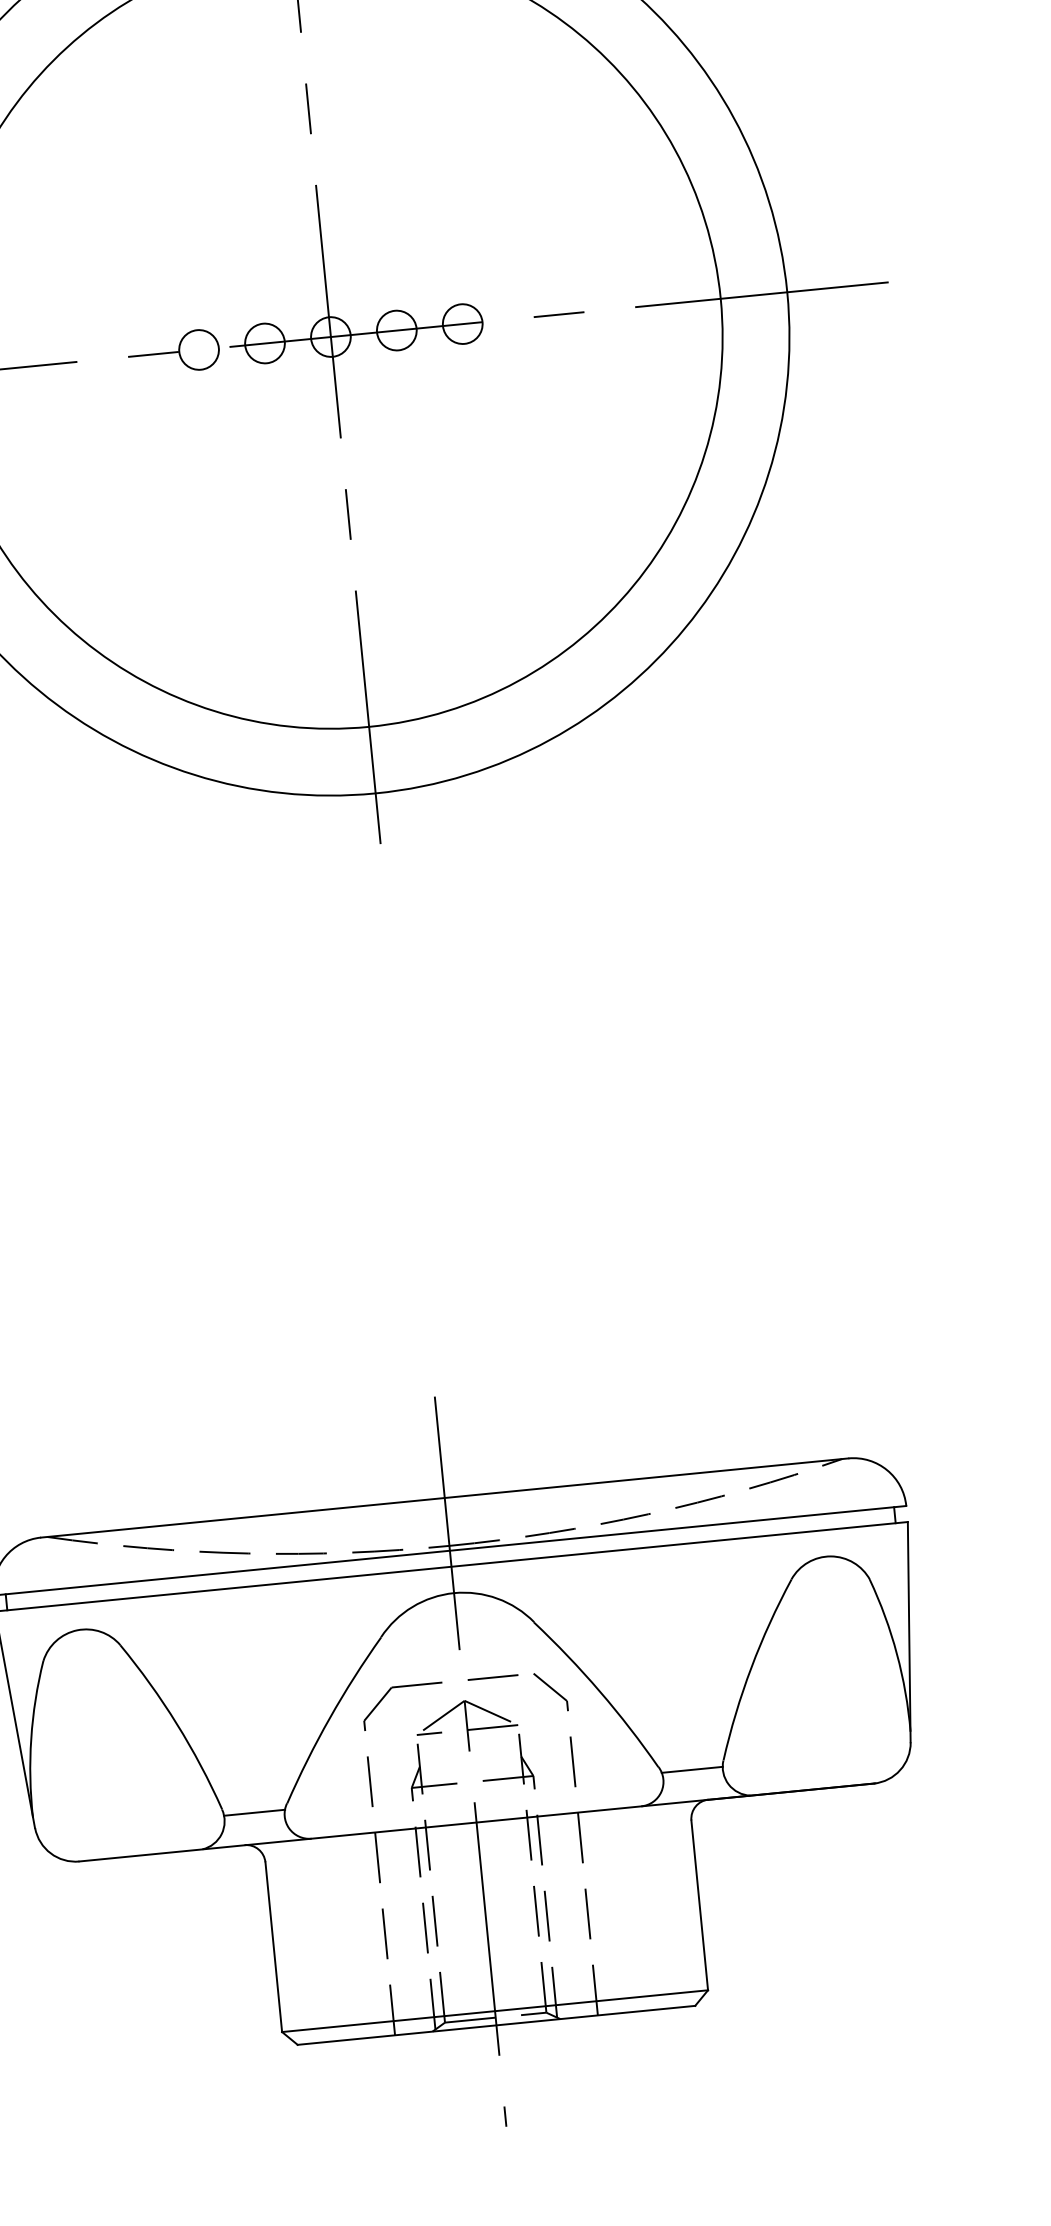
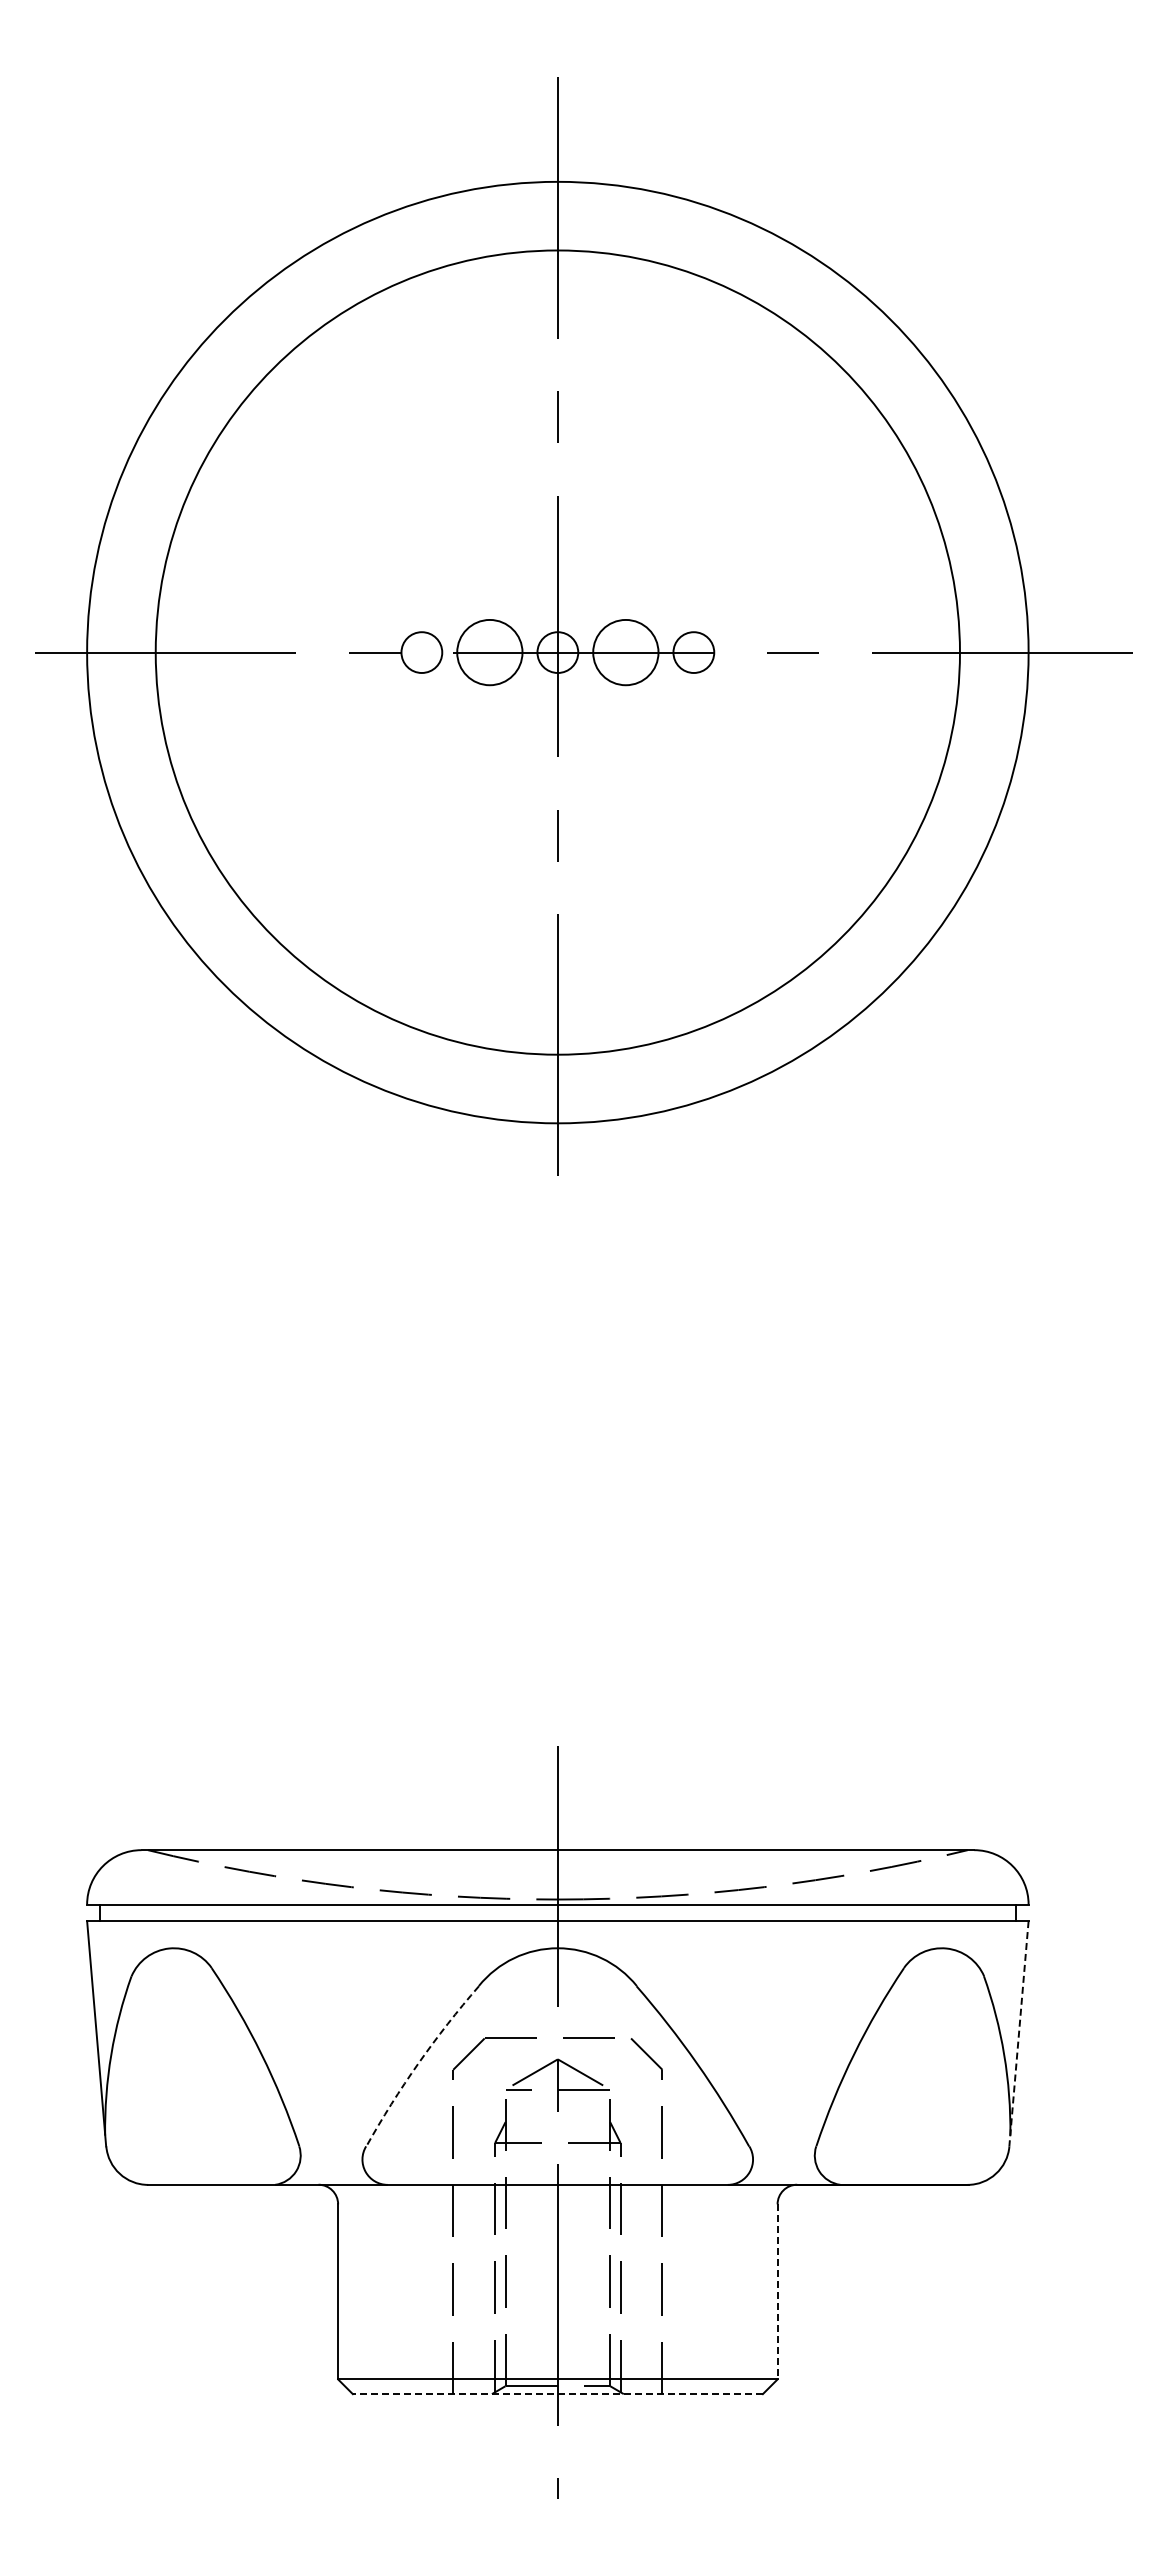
circle: (396, 330) -> (625, 652), size x1.6
circle: (264, 343) -> (489, 652), size x1.6
line: (908, 1632) -> (1018, 2034), solid -> dashed
arc: (329, 1718) -> (418, 2063), solid -> dashed
line: (692, 1769) -> (783, 2152), removed
line: (254, 1812) -> (331, 2152), removed
line: (699, 1904) -> (777, 2291), solid -> dashed
line: (496, 2025) -> (557, 2394), solid -> dashed

